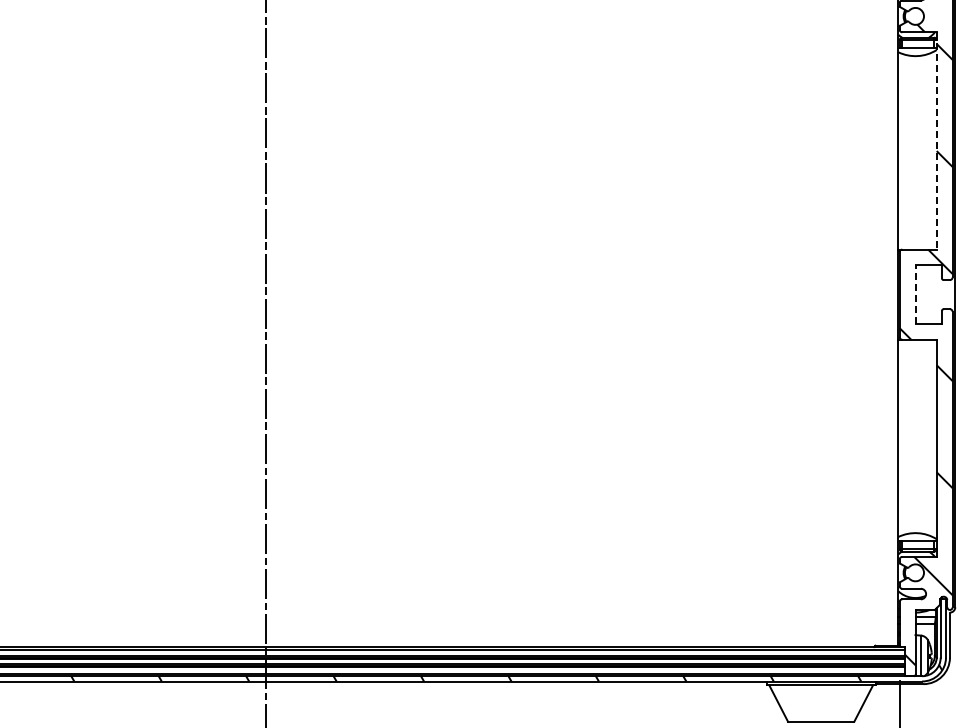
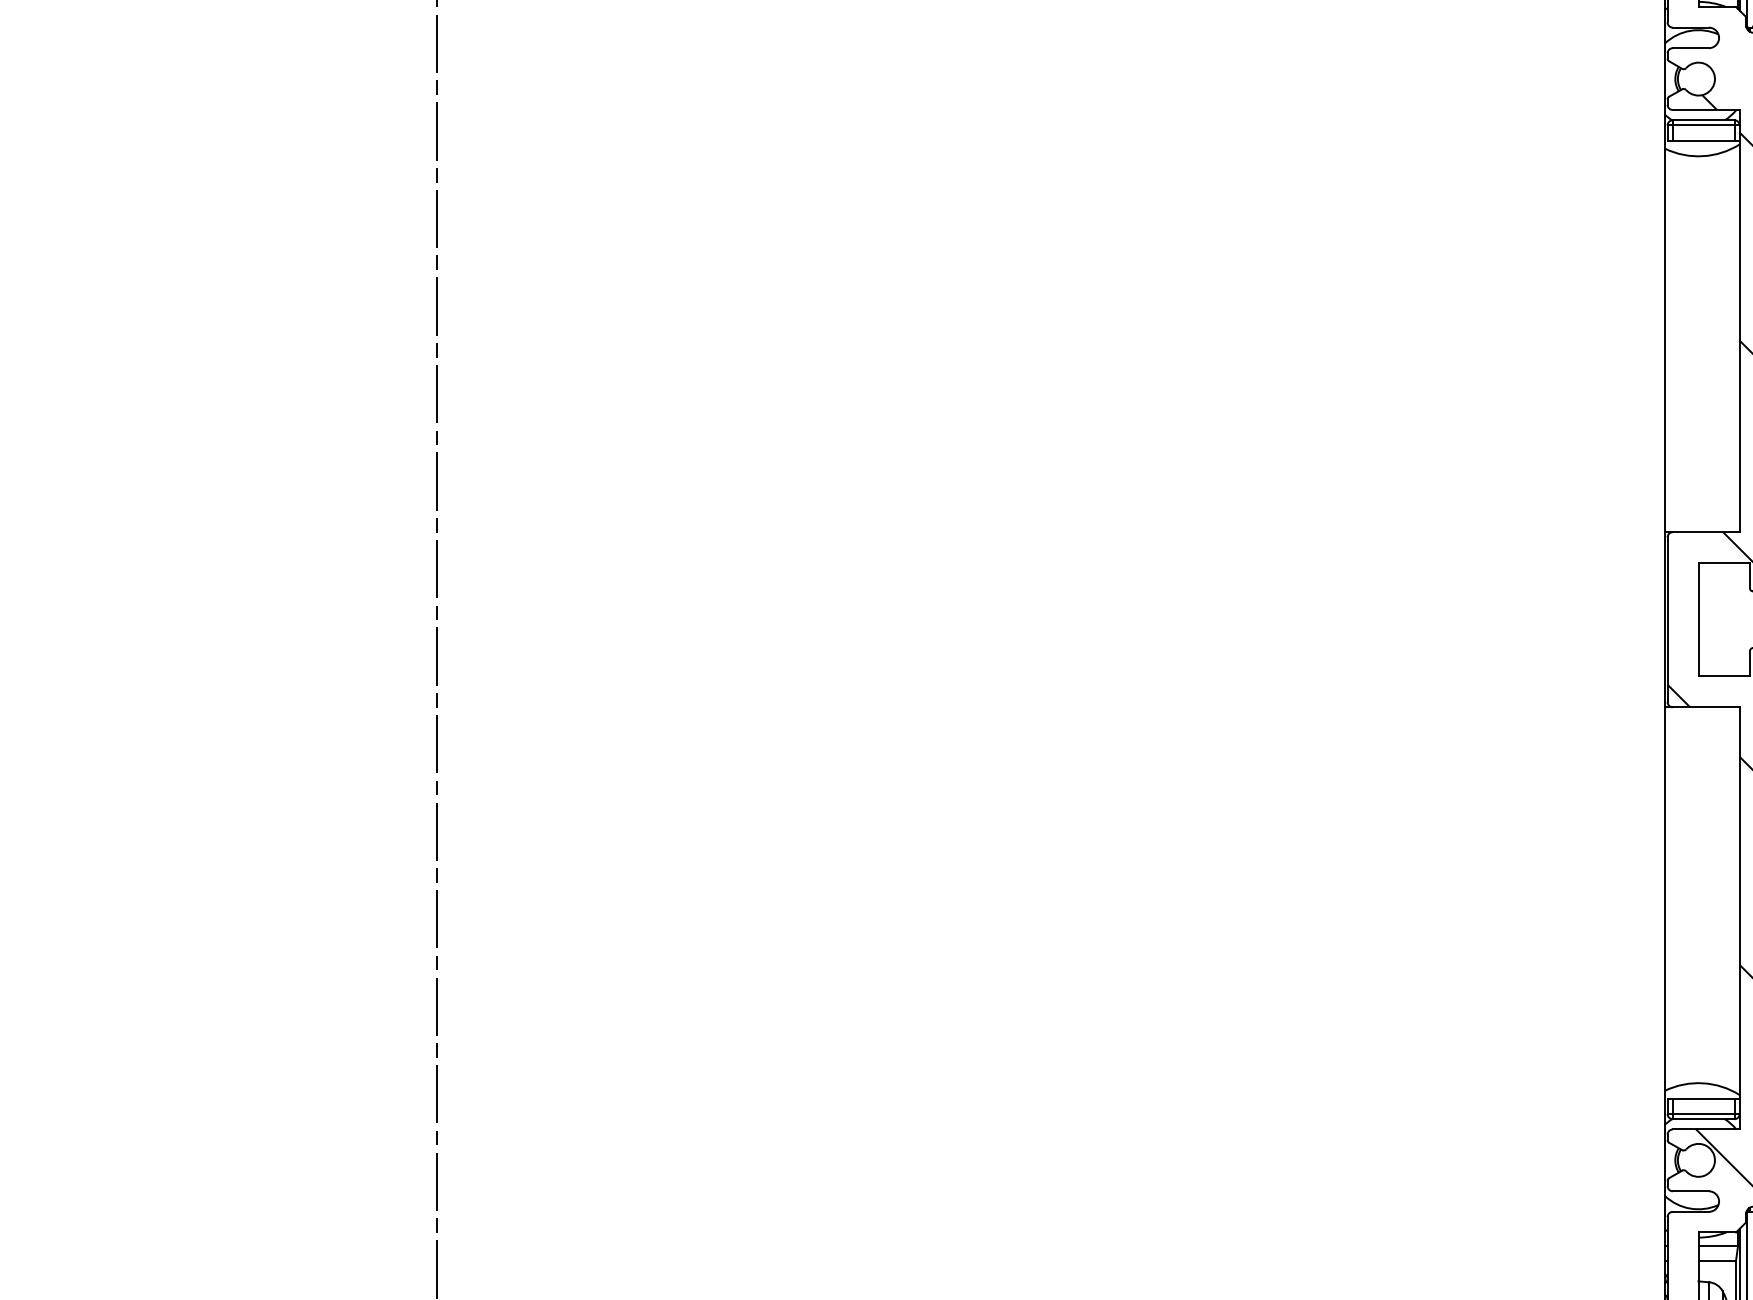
line: (936, 140) -> (1739, 320), dashed -> solid
line: (915, 294) -> (1698, 619), dashed -> solid

